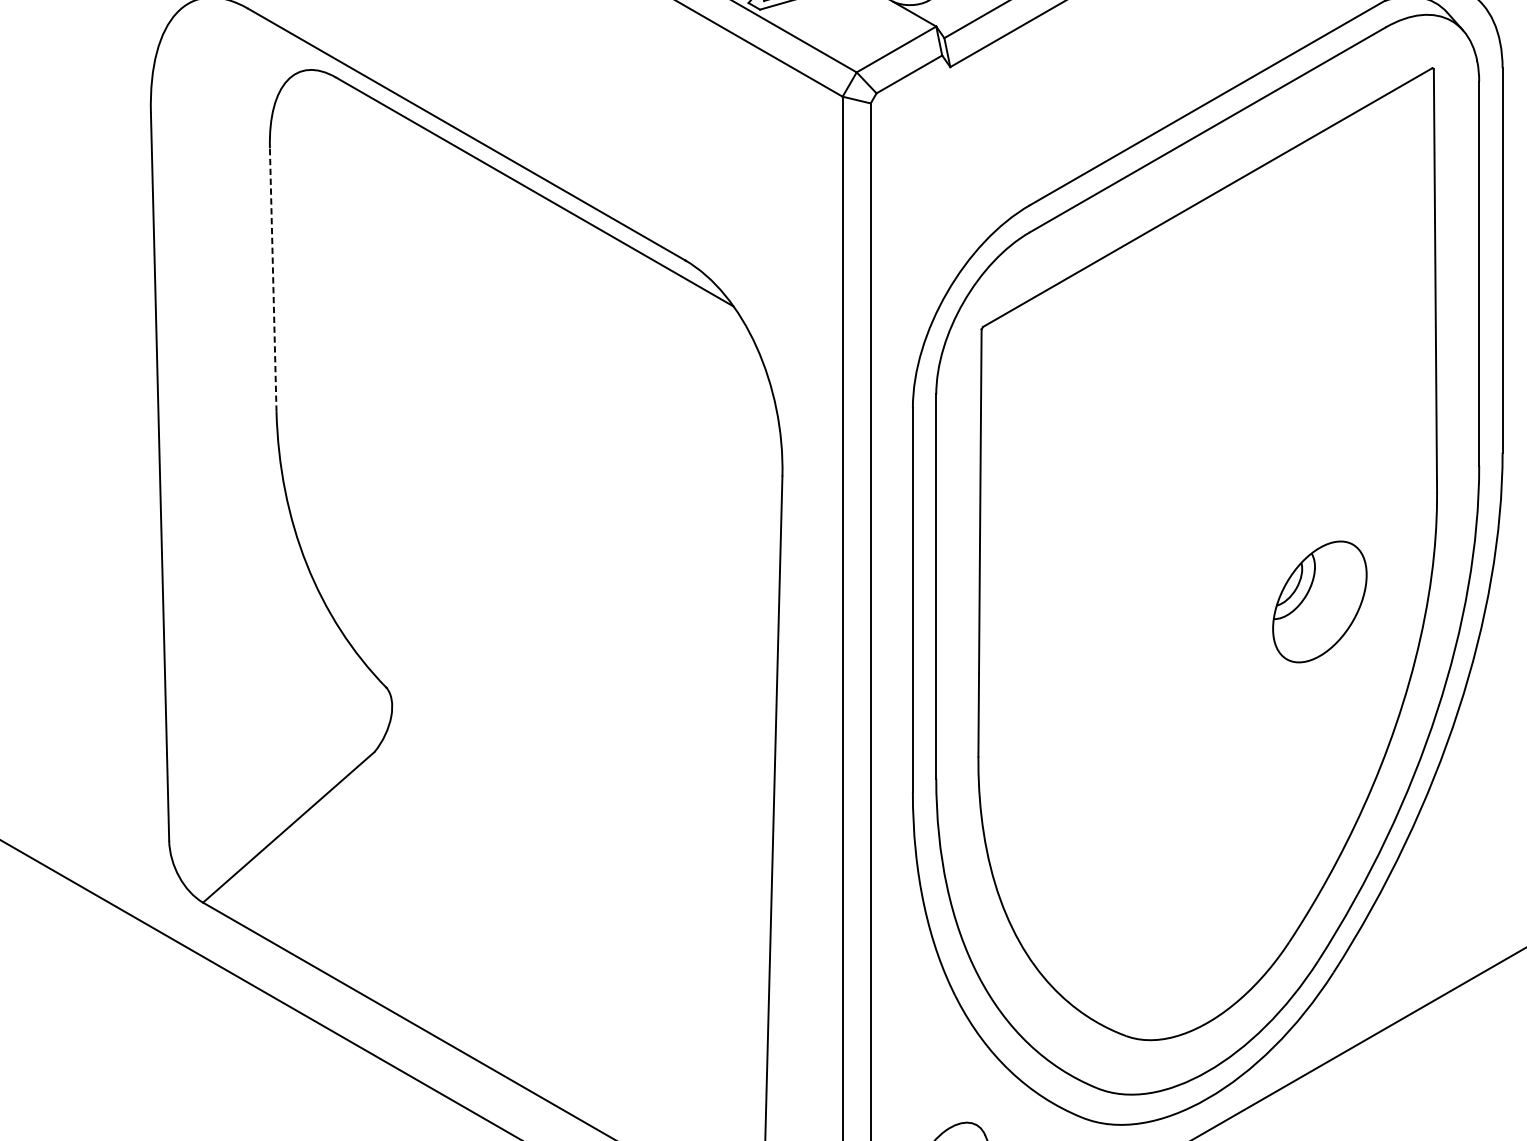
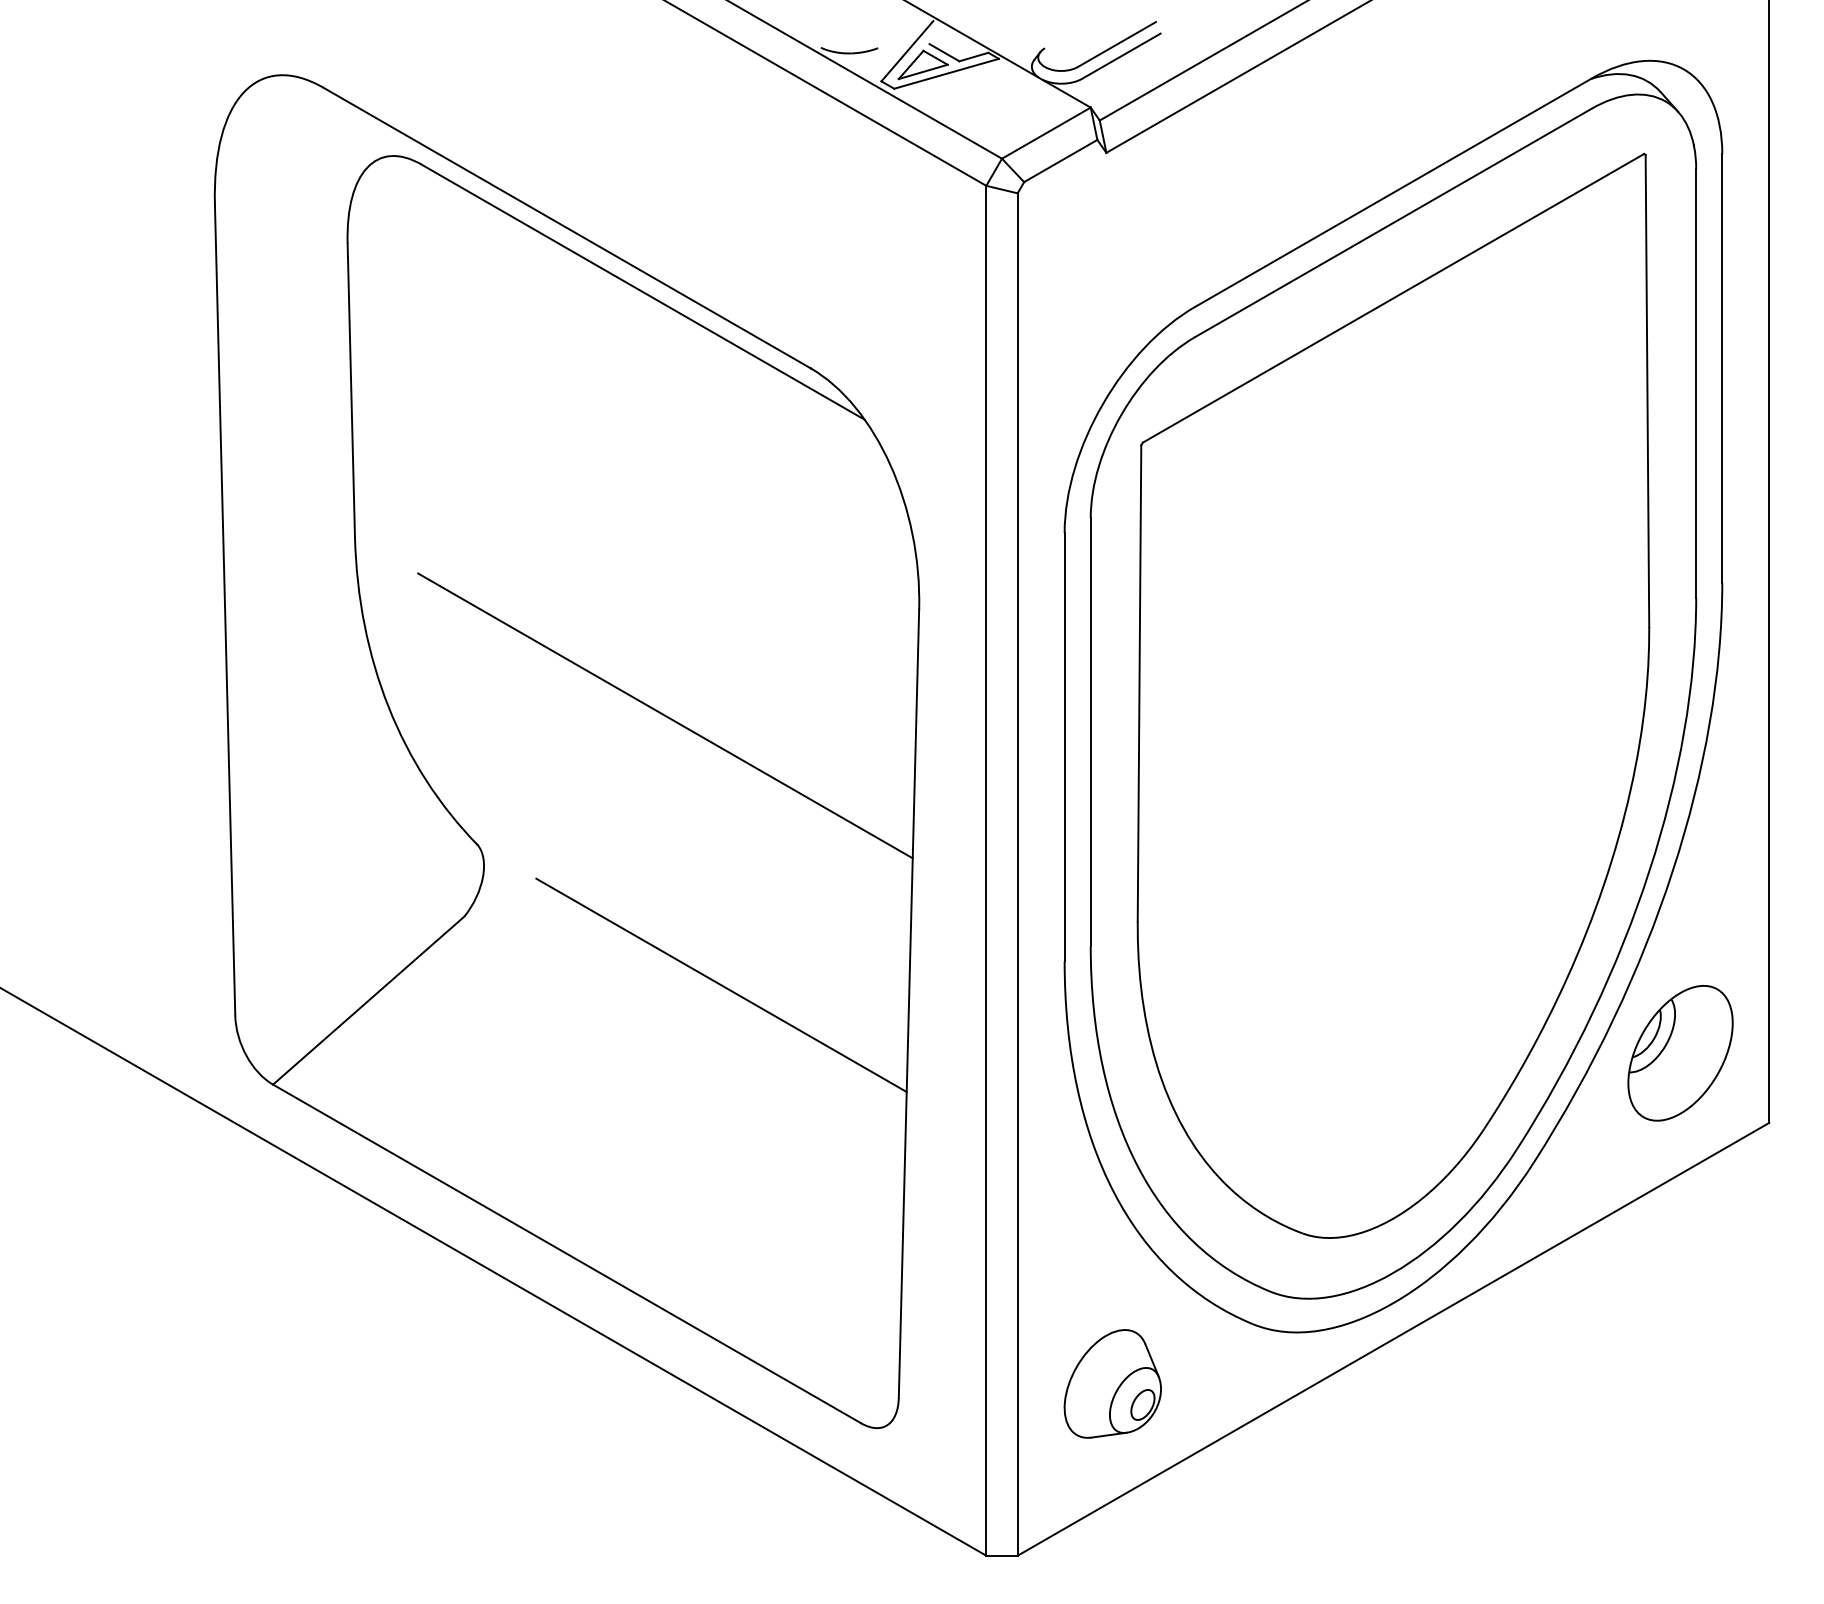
line: (273, 280) -> (351, 390), dashed -> solid
line: (554, 571) -> (665, 715), added
part: (1319, 602) -> (1680, 1053), moved
line: (605, 813) -> (721, 985), added

